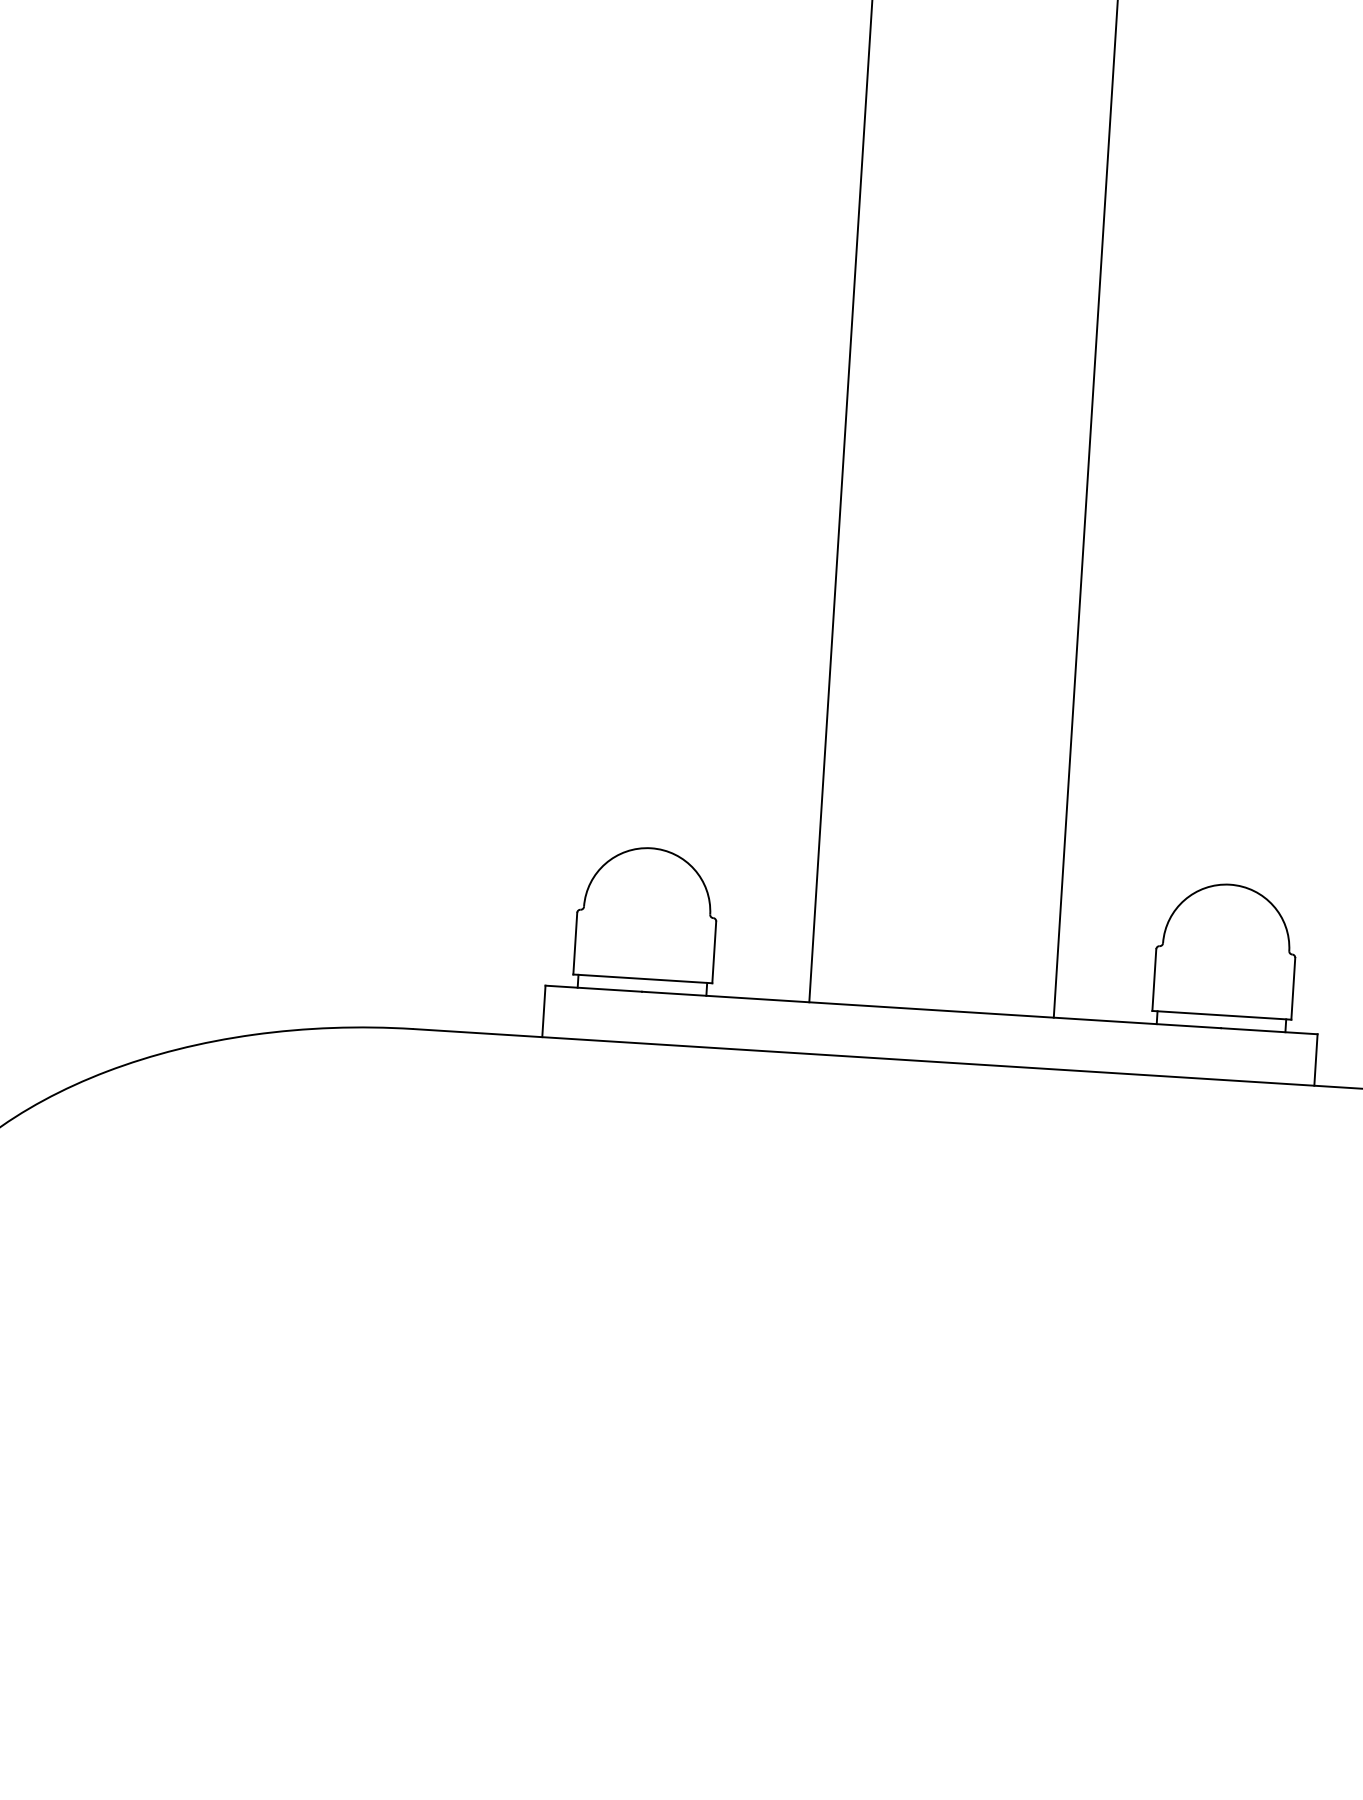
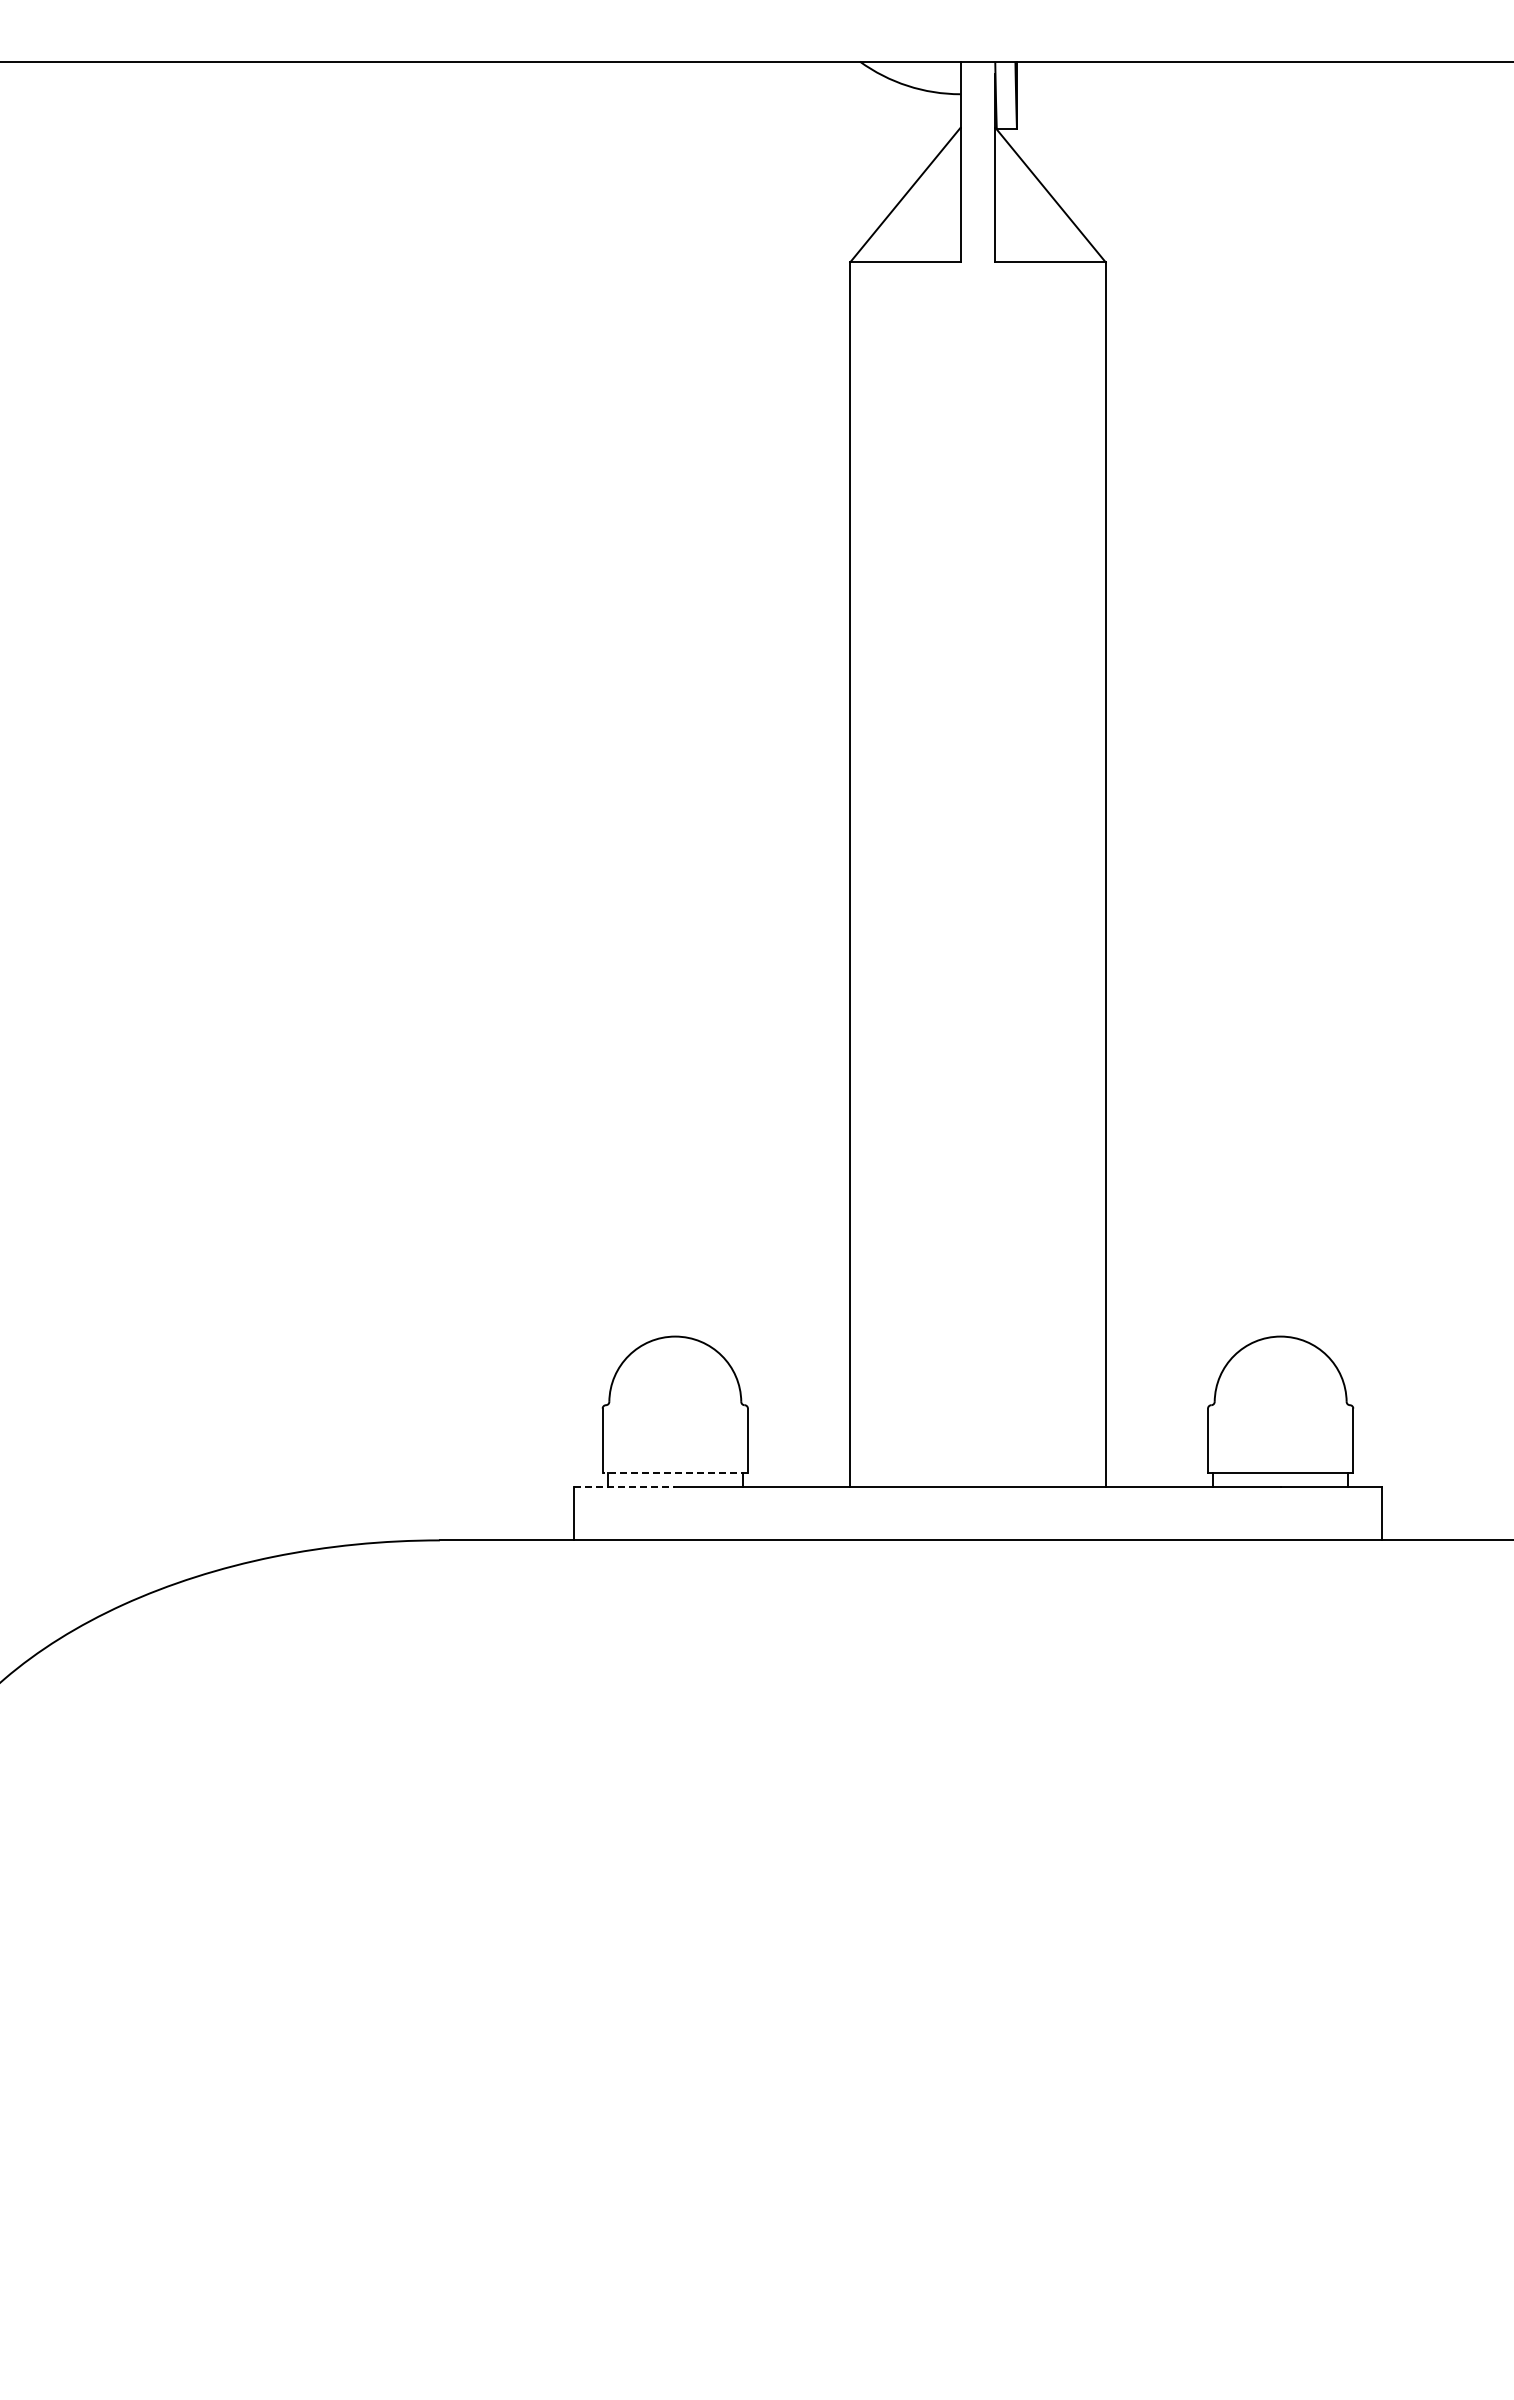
line: (642, 979) -> (675, 1473), solid -> dashed
line: (594, 988) -> (625, 1486), solid -> dashed

